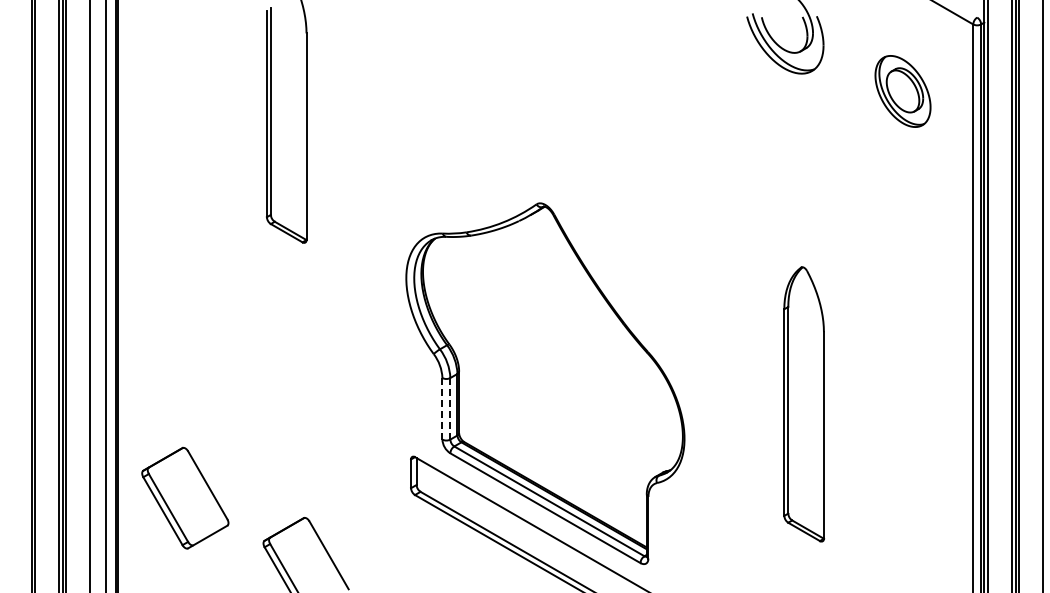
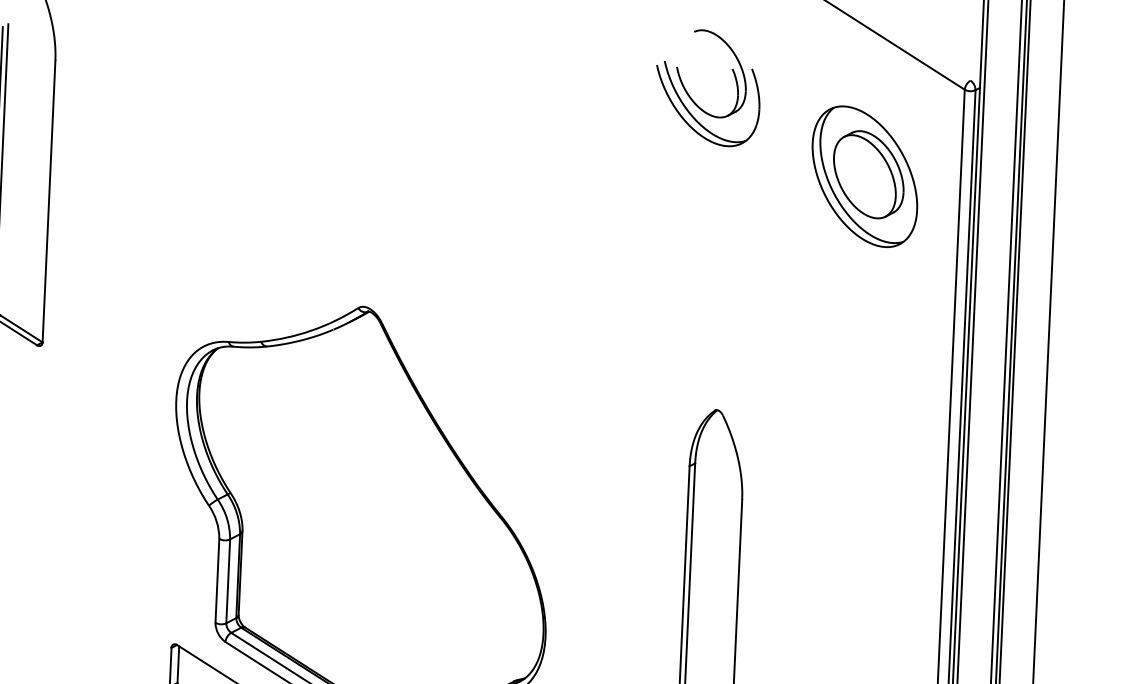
part: (902, 91) -> (864, 176), size x1.43
line: (442, 408) -> (217, 580), dashed -> solid
line: (450, 408) -> (228, 580), dashed -> solid

